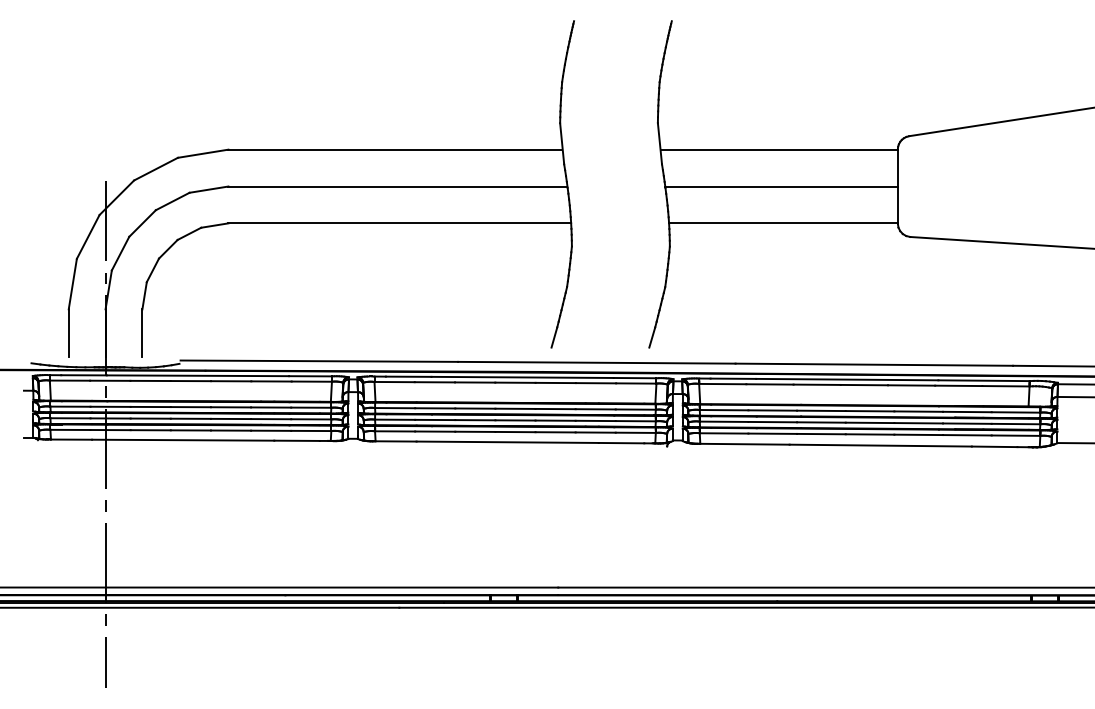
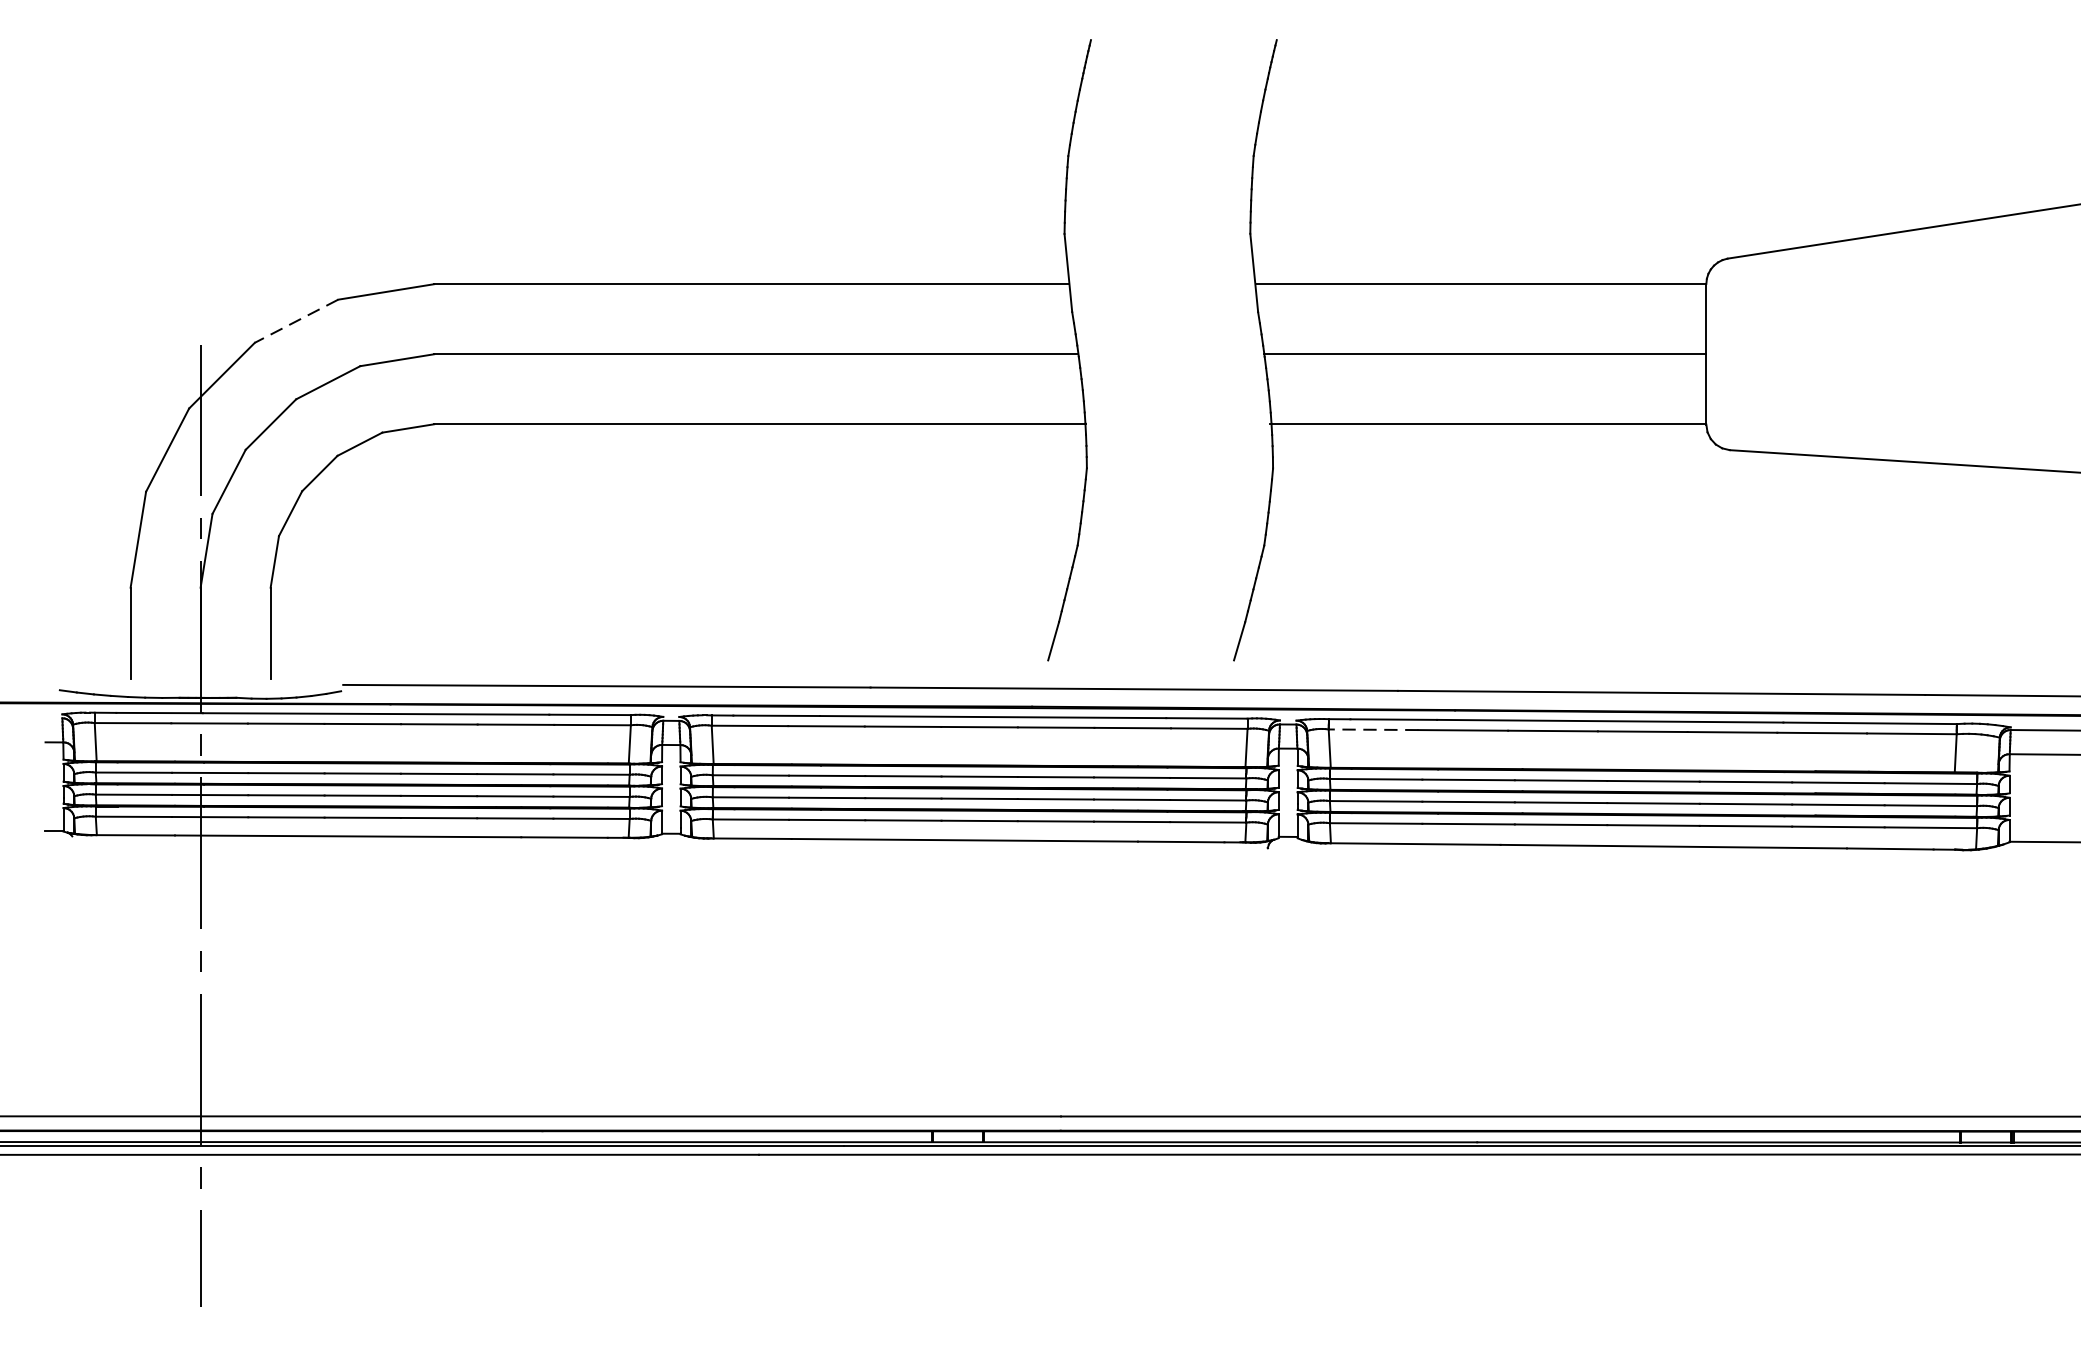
line: (156, 169) -> (297, 321), solid -> dashed
line: (722, 384) -> (1373, 730), solid -> dashed

